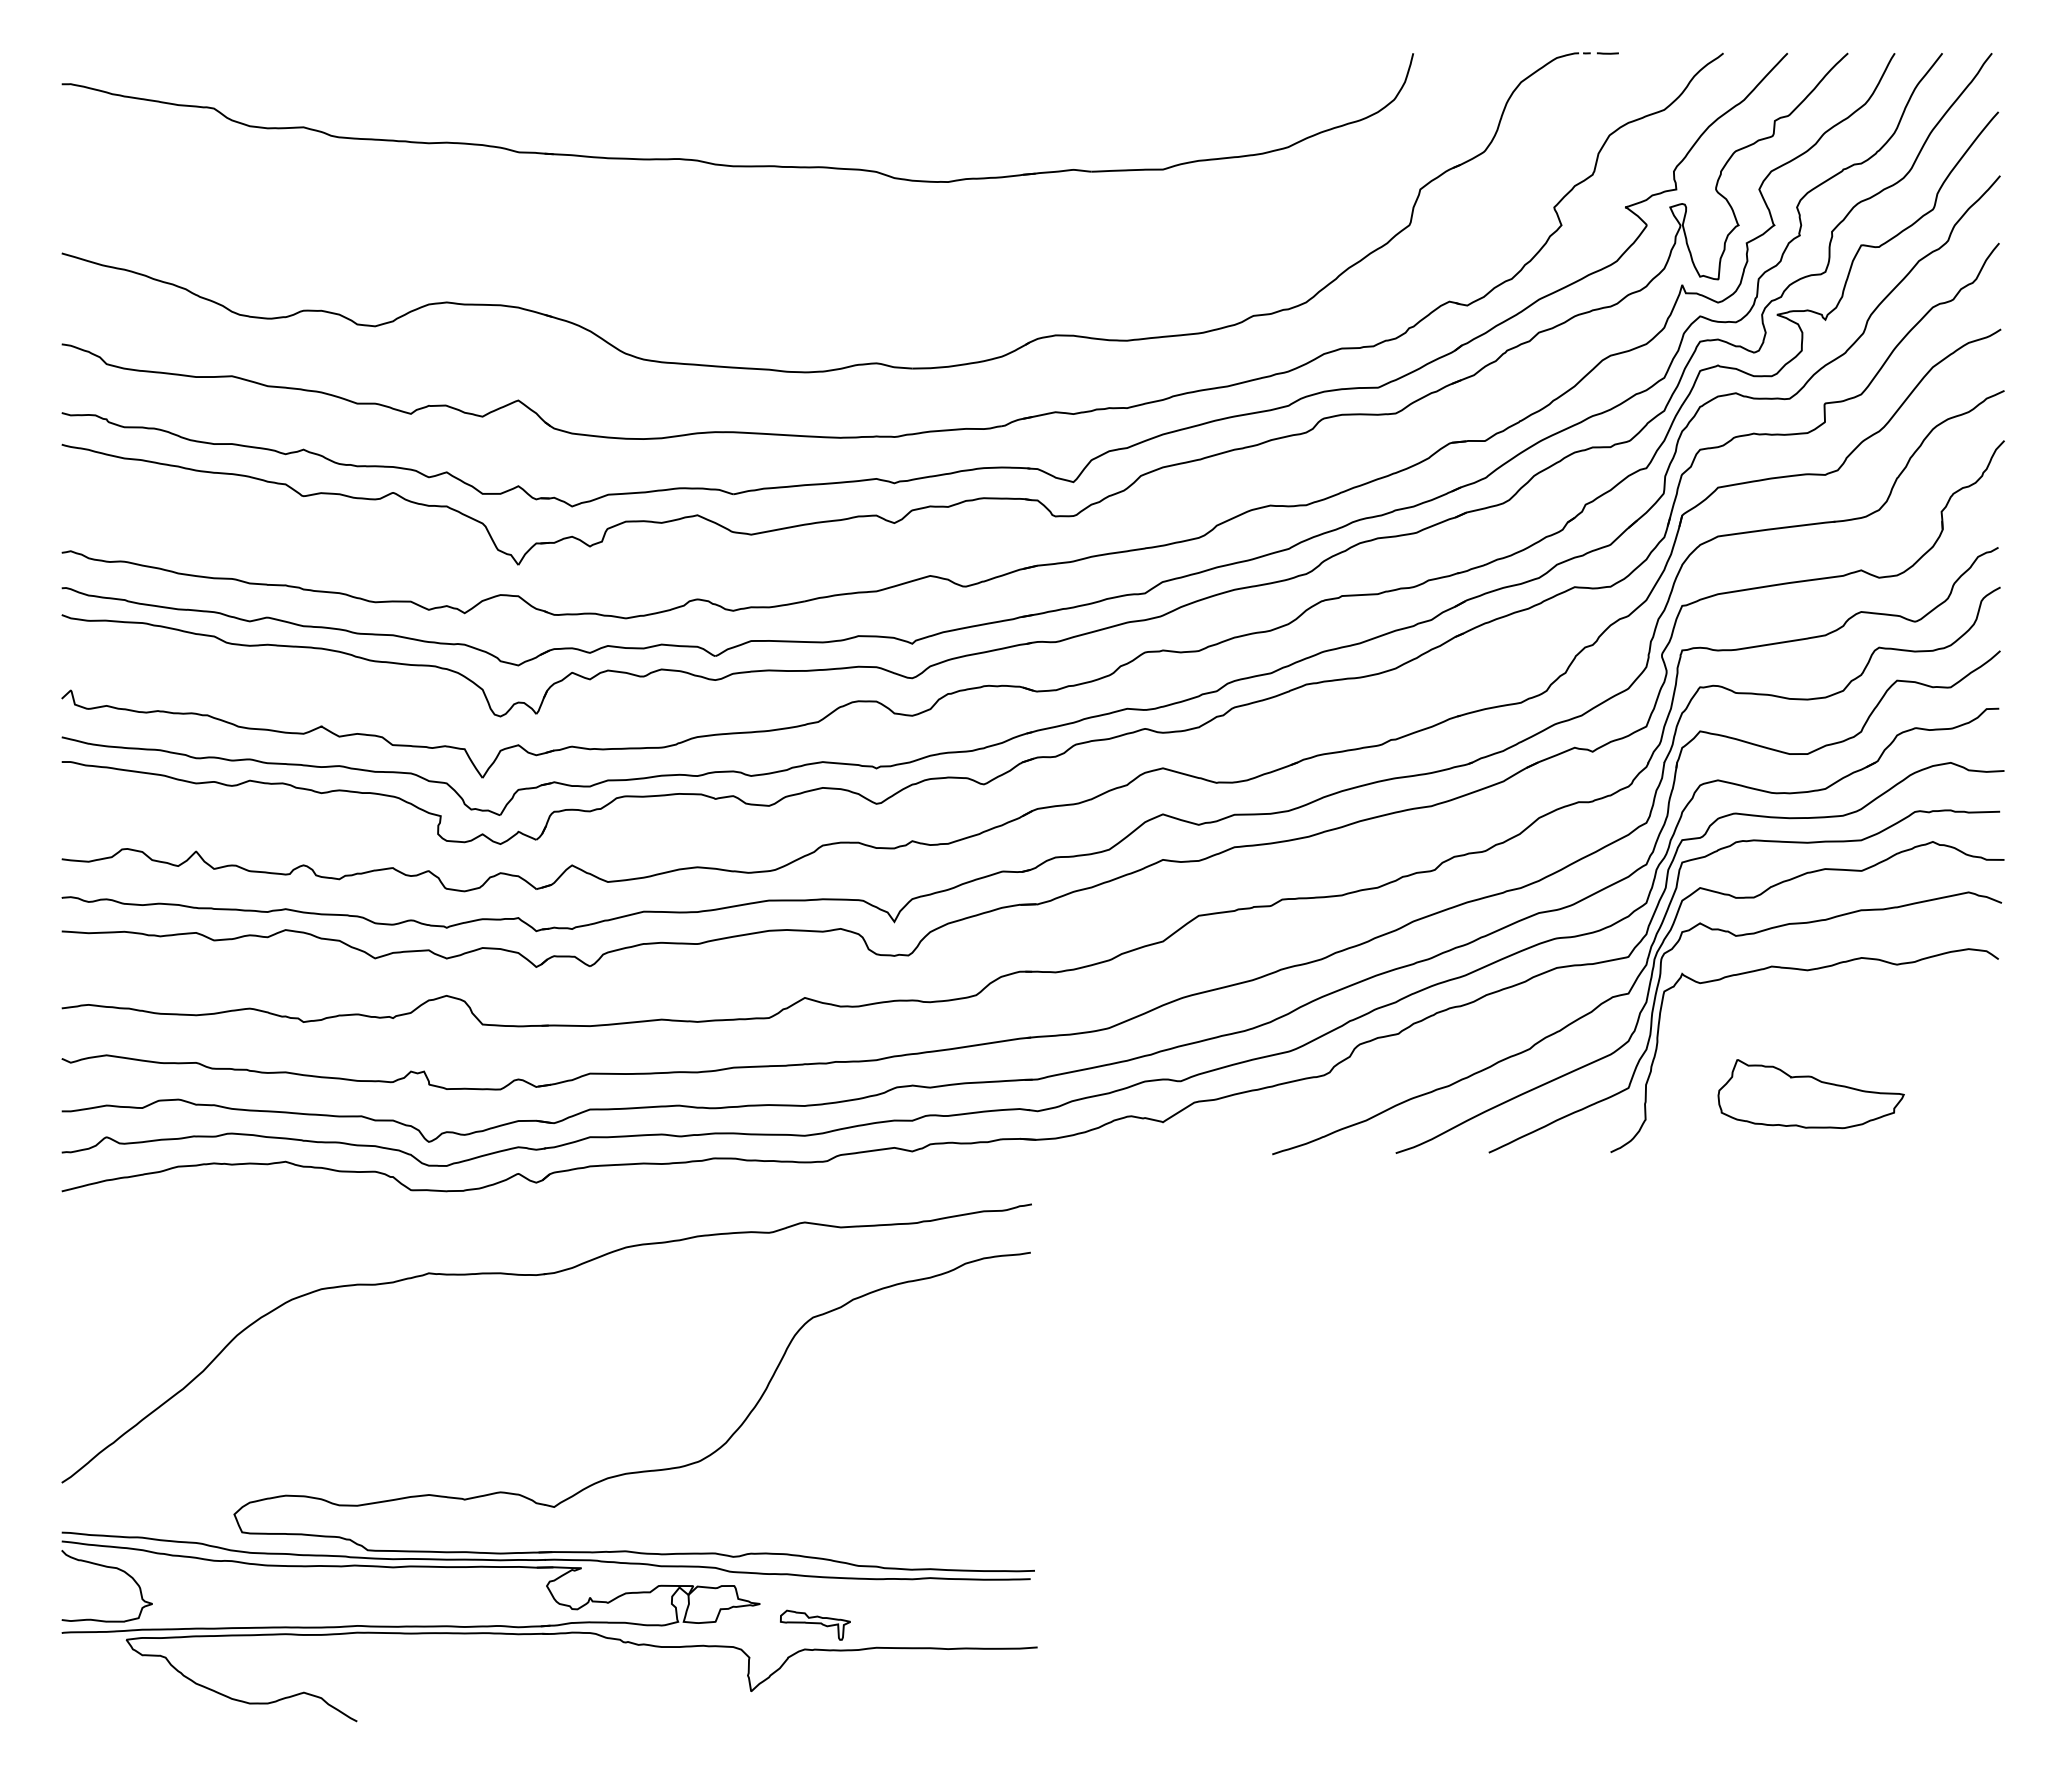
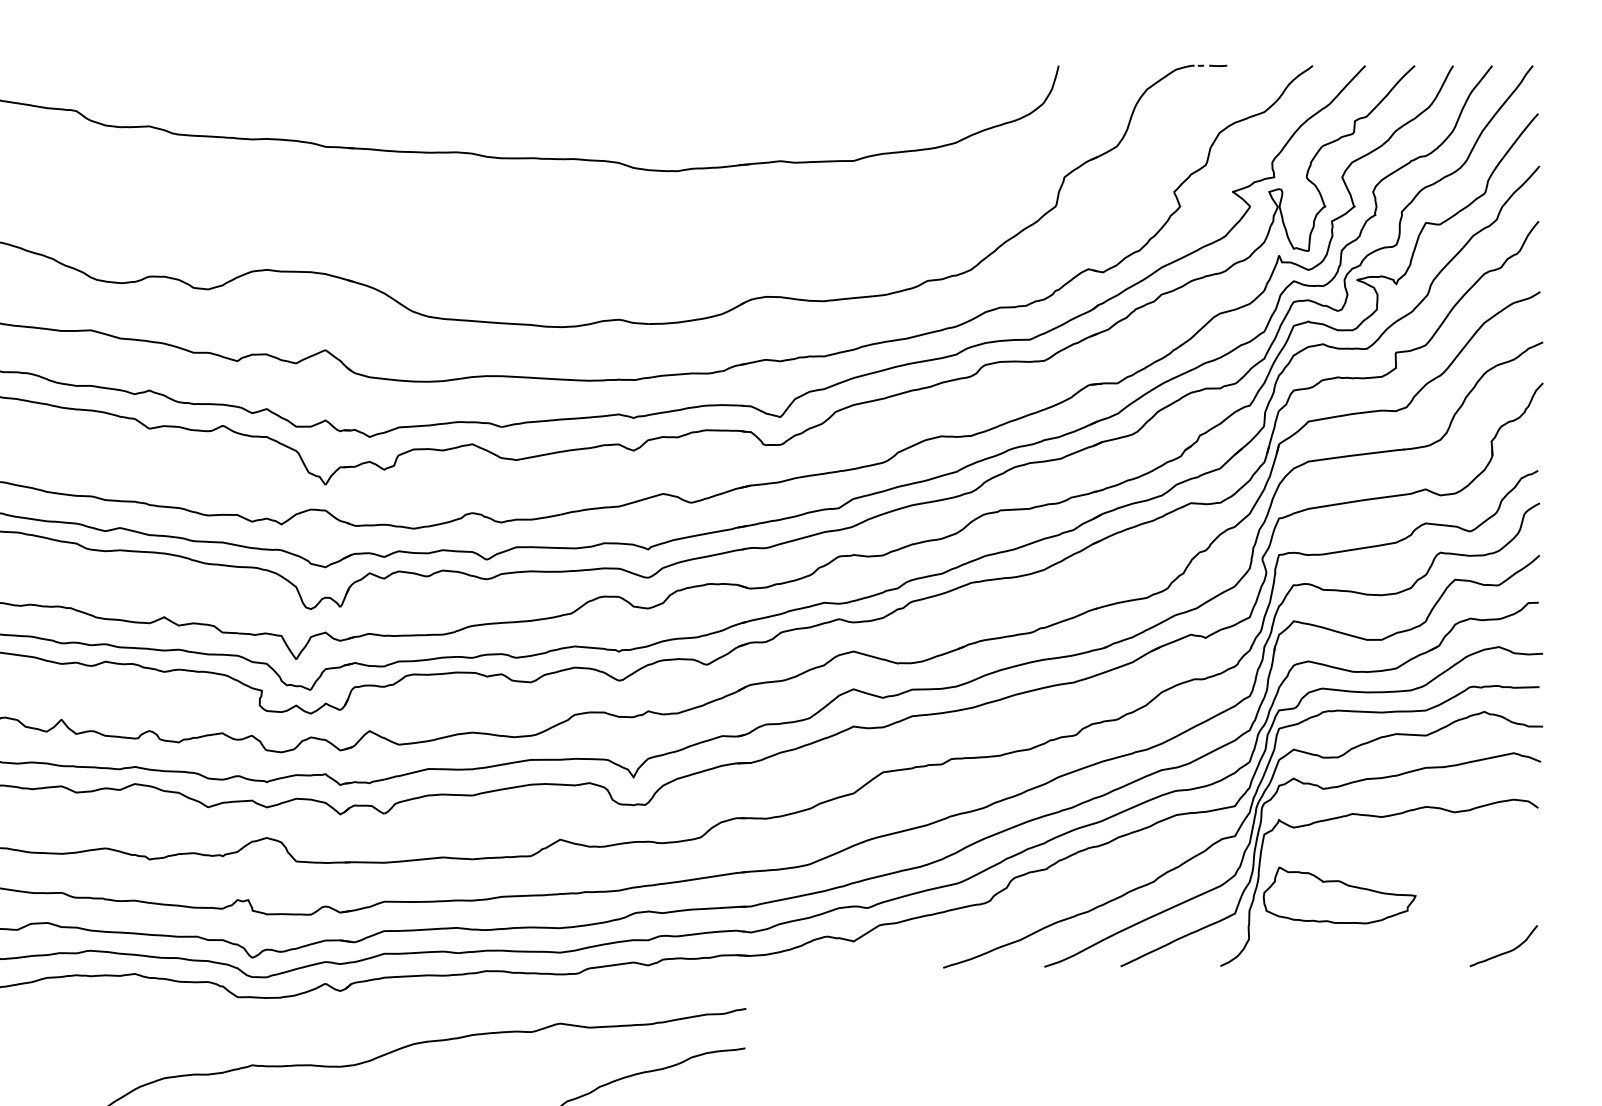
part: (1810, 1094) -> (1339, 895), moved
curve: (1960, 1134) -> (1507, 951), added

